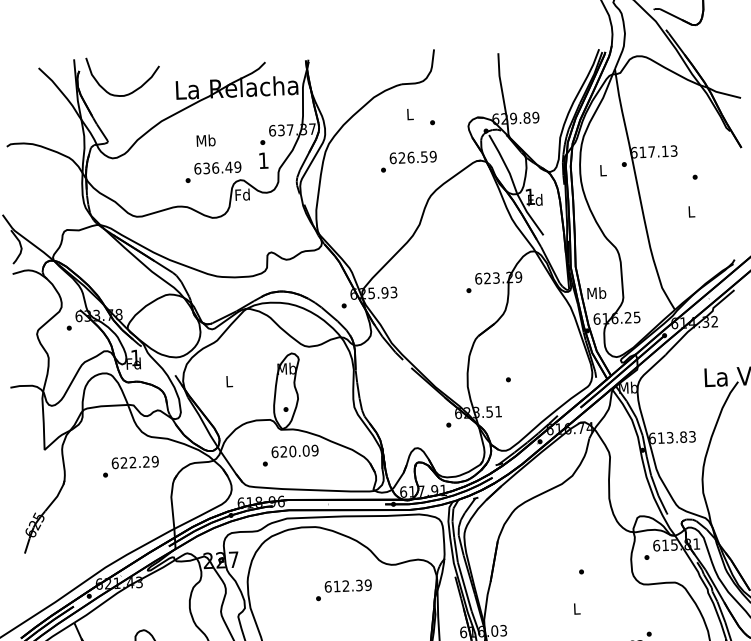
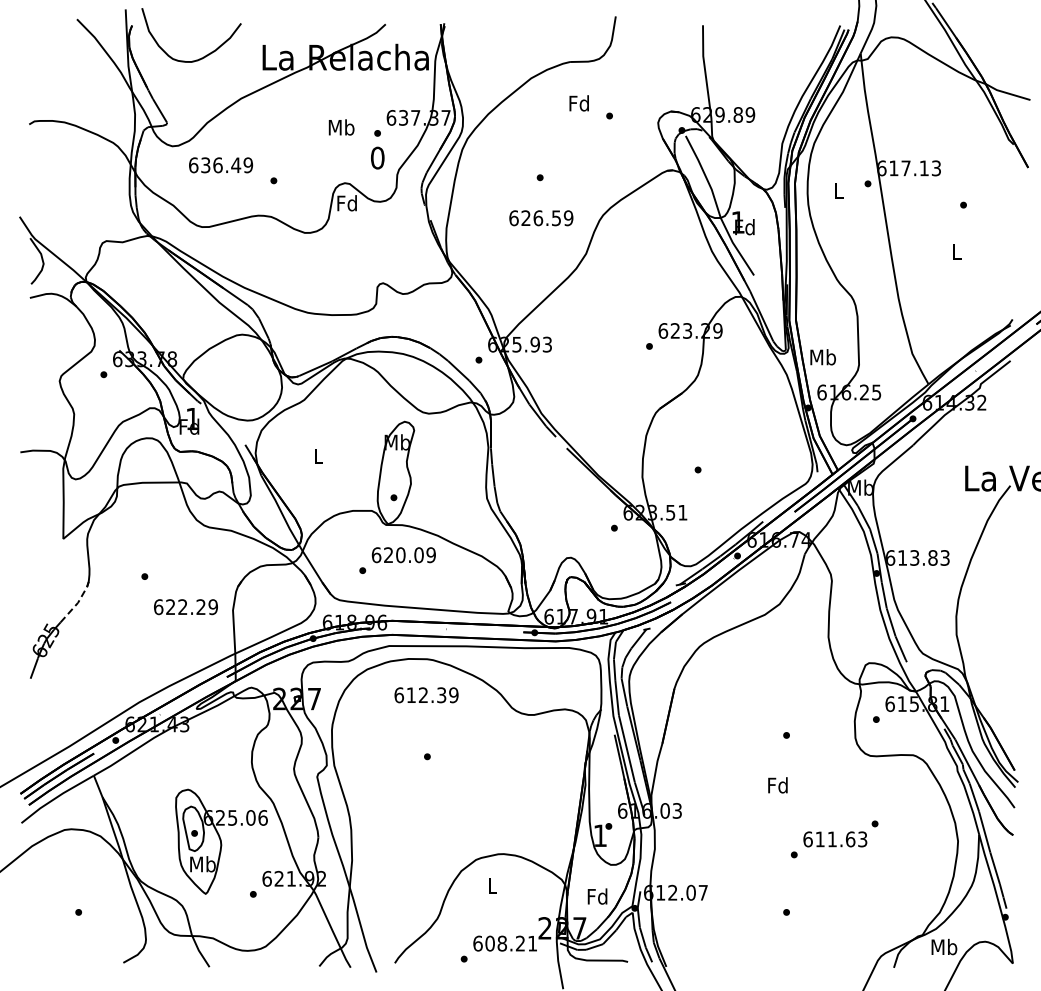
text: (409, 114) -> (578, 103), L -> Fd
text: (206, 140) -> (341, 127), moved
text: (413, 157) -> (541, 218), moved
text: (263, 160) -> (377, 157), 1 -> 0
text: (218, 168) -> (221, 165), moved
text: (134, 462) -> (185, 607), moved
line: (57, 496) -> (78, 602), solid -> dashed
text: (348, 586) -> (426, 695), moved
text: (576, 608) -> (777, 785), L -> Fd

